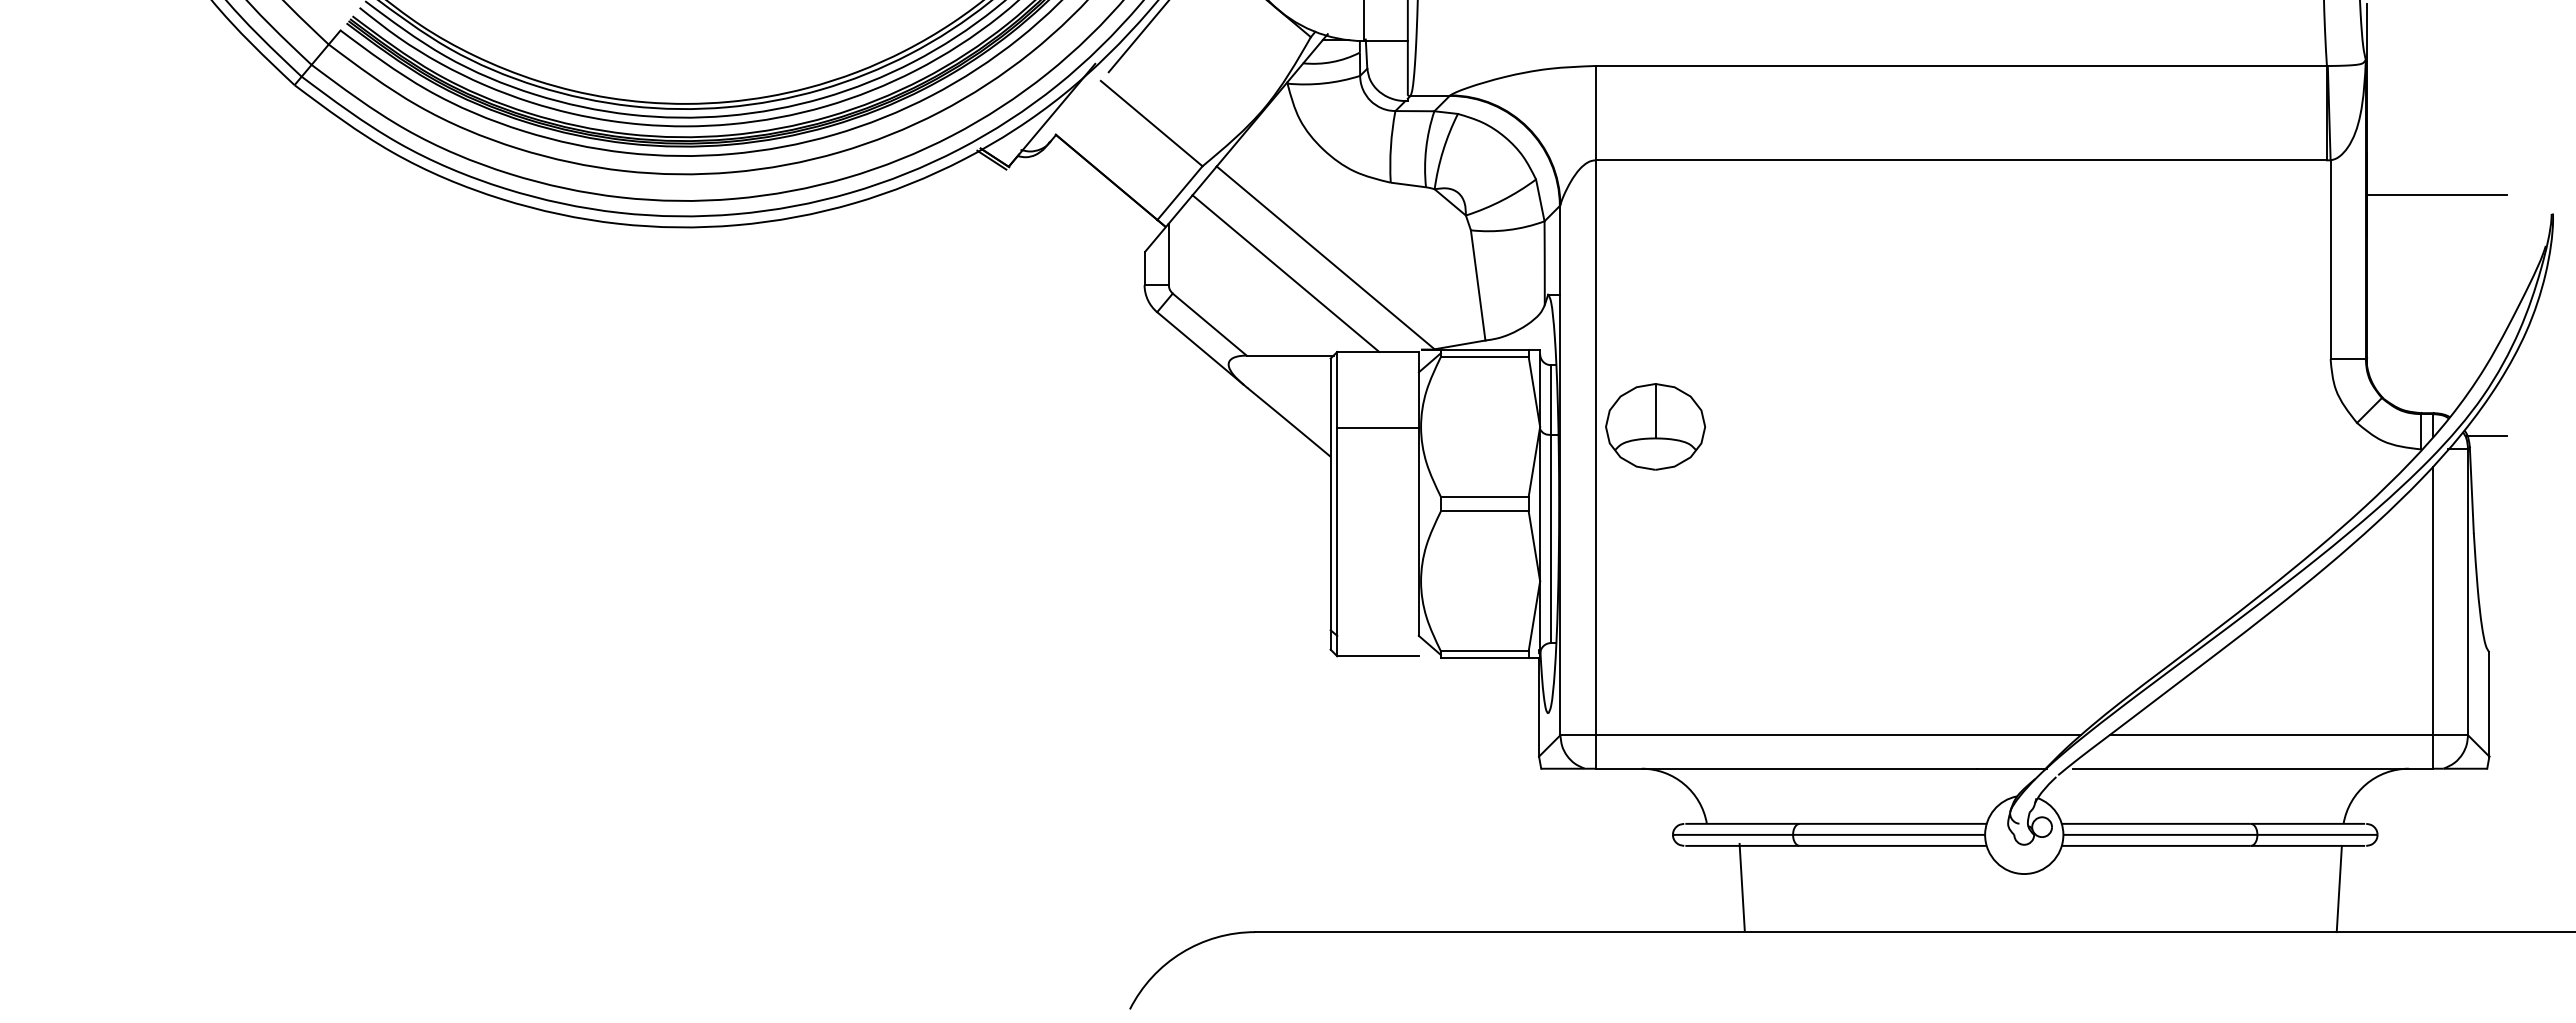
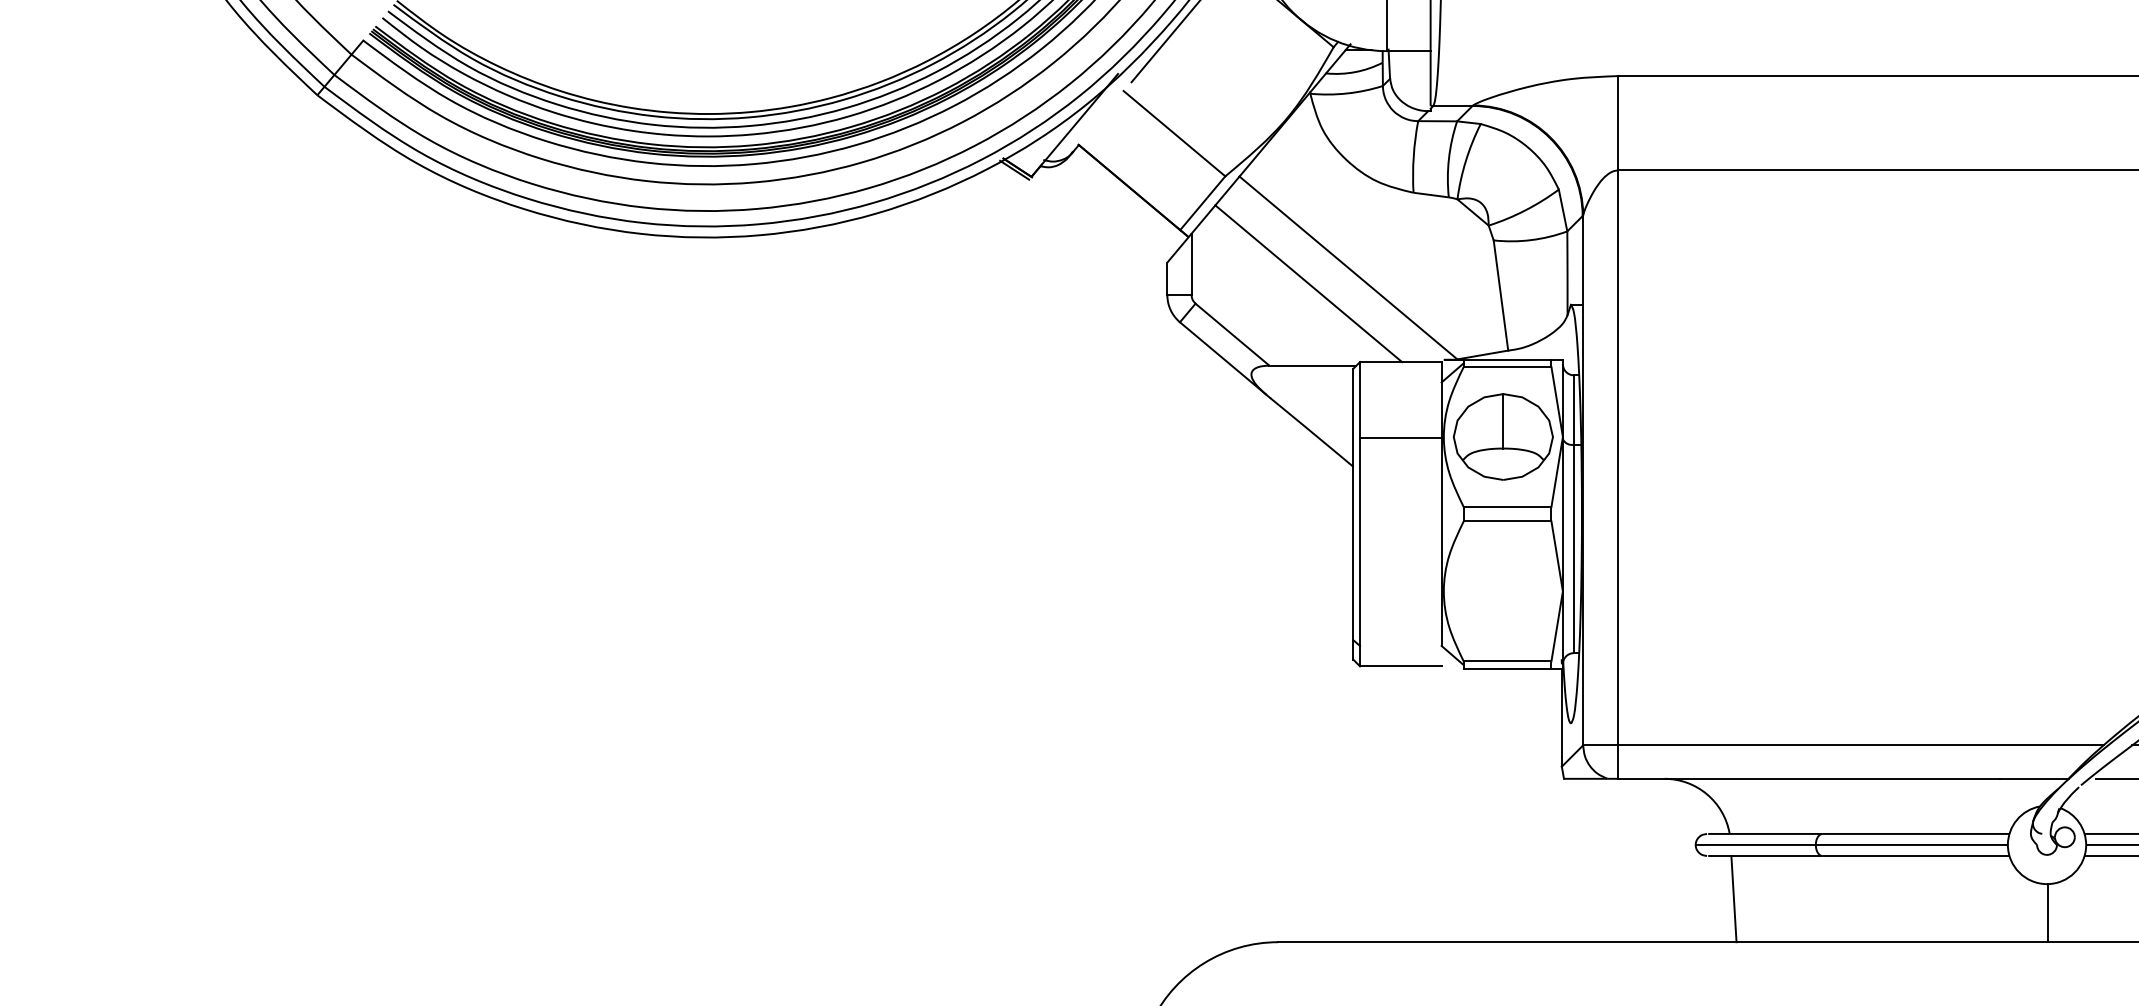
part: (1655, 426) -> (1503, 436), moved
line: (1741, 886) -> (1733, 898), moved
line: (2025, 903) -> (2048, 913), added

